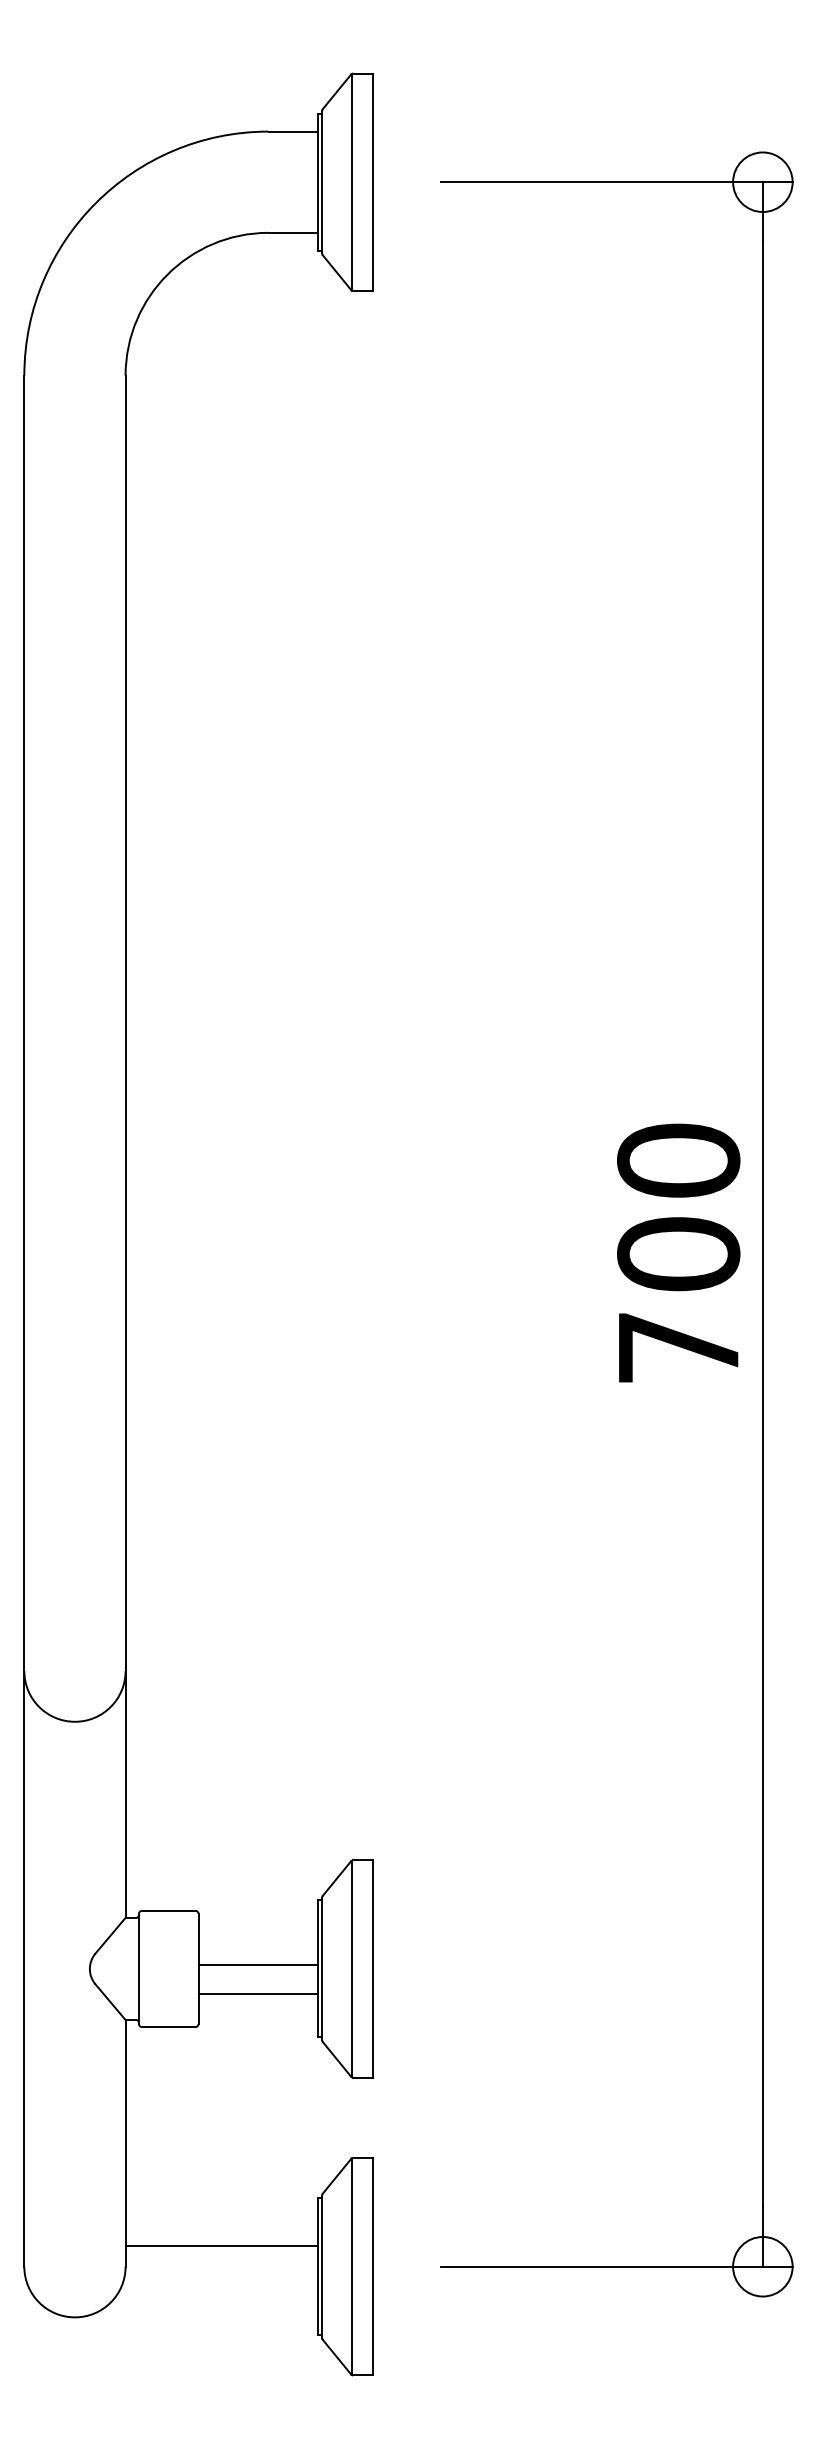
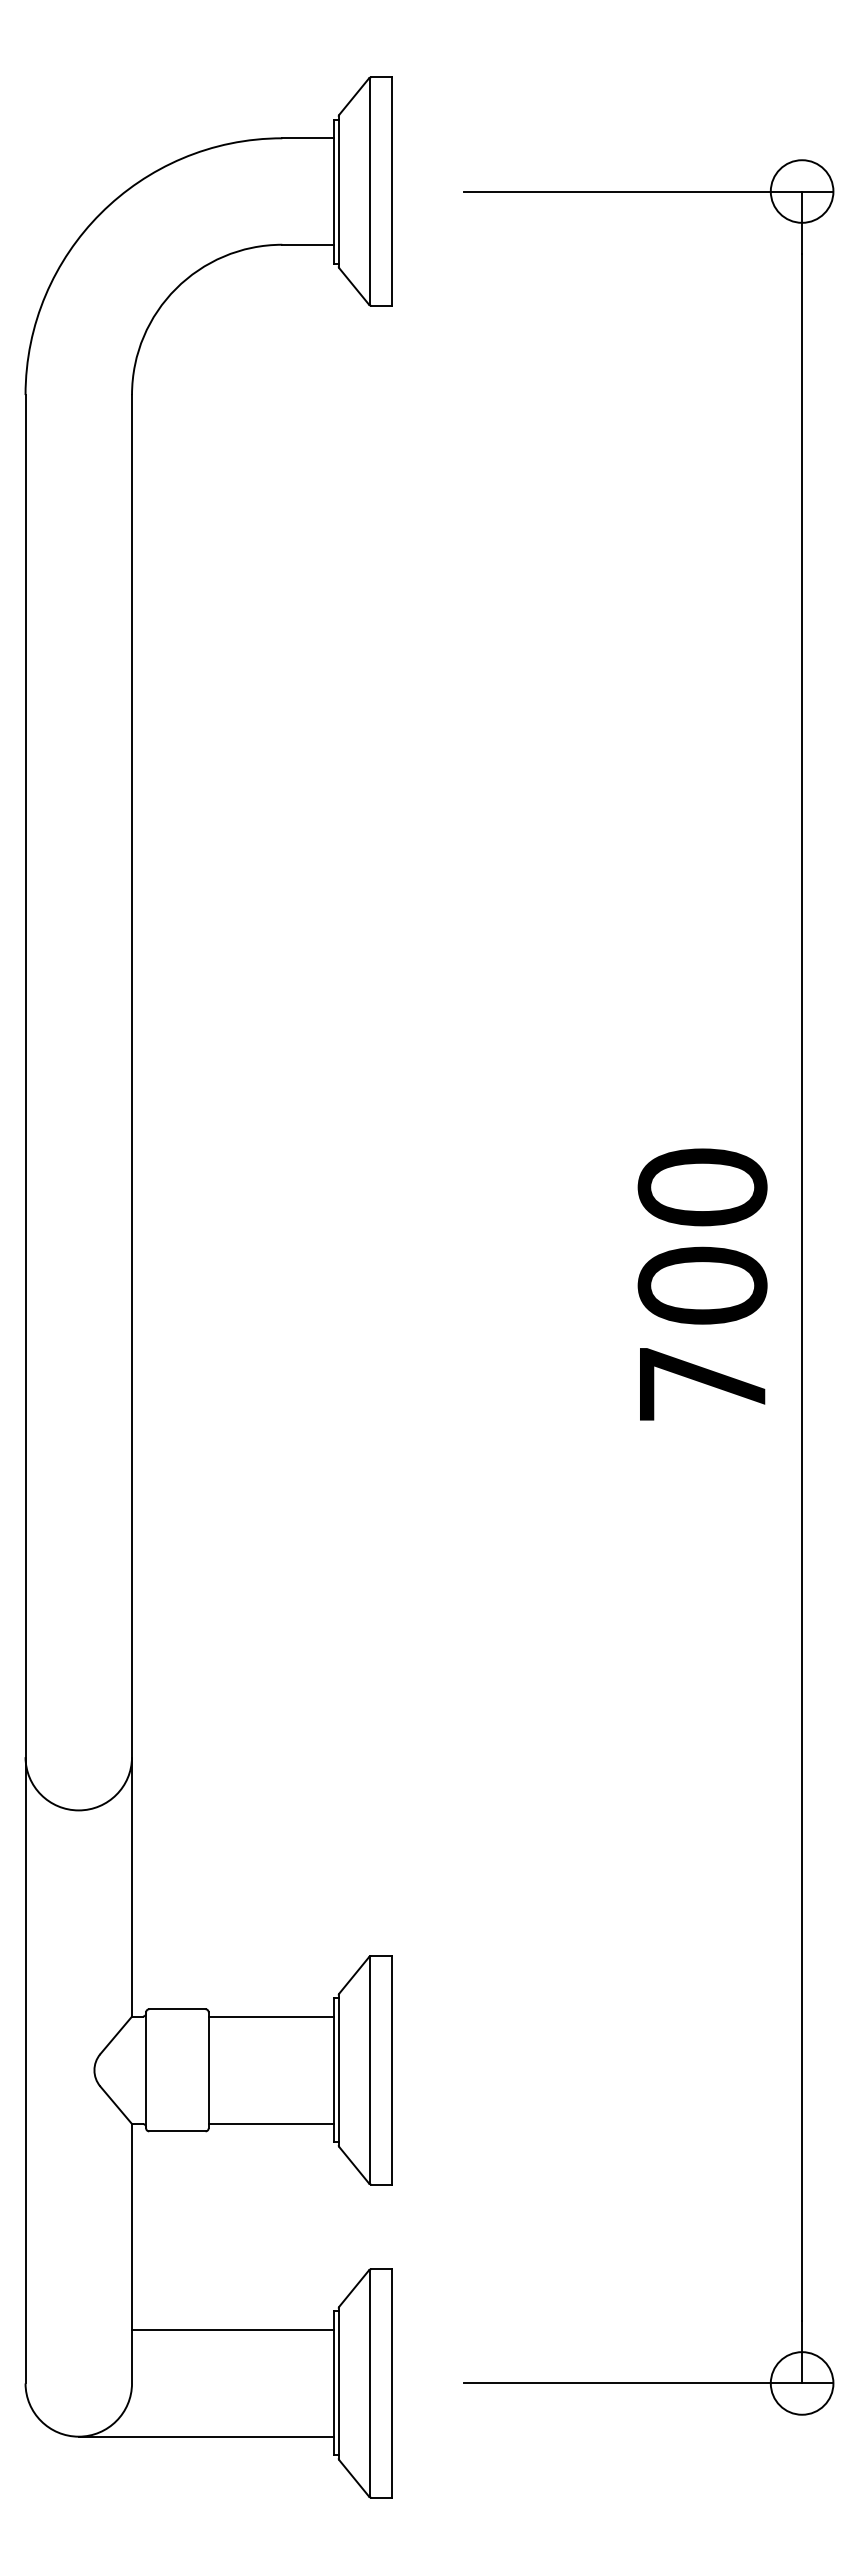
text: (678, 1253) -> (702, 1284), moved
line: (257, 1965) -> (270, 2017), moved
line: (257, 1993) -> (270, 2123), moved
line: (221, 2245) -> (232, 2330), moved
line: (195, 2317) -> (205, 2436), added

